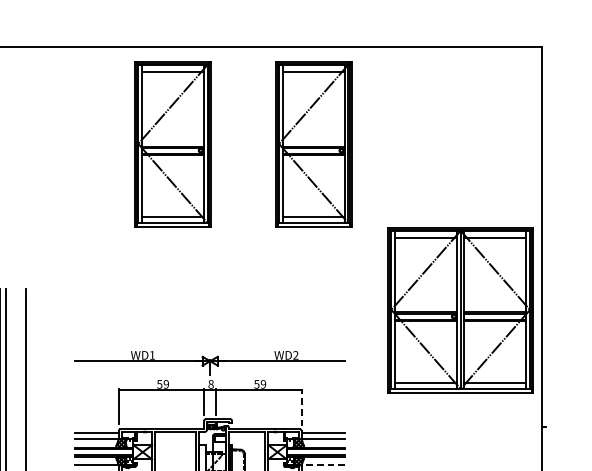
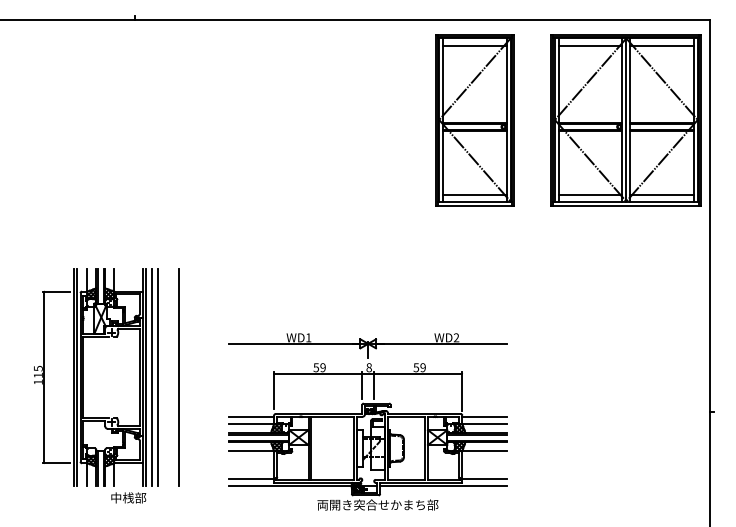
part: (172, 144) -> (329, 120), removed
part: (459, 310) -> (625, 120), moved
line: (301, 407) -> (462, 391), dashed -> solid
line: (323, 465) -> (484, 451), dashed -> solid

